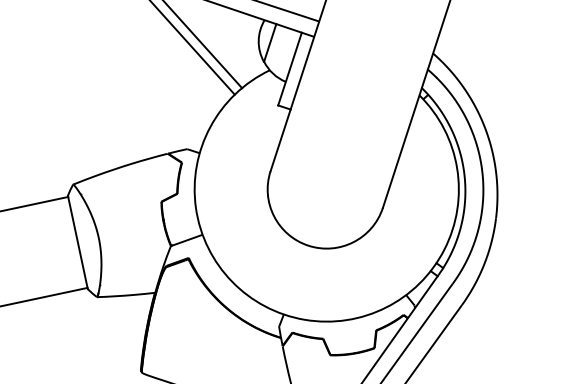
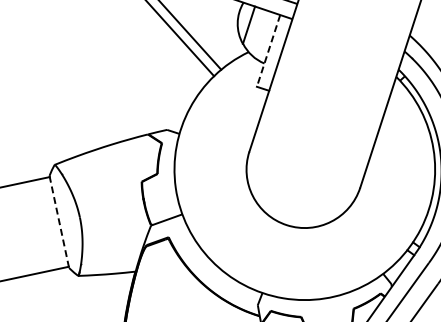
line: (289, 69) -> (268, 51), solid -> dashed
line: (77, 242) -> (58, 221), solid -> dashed

